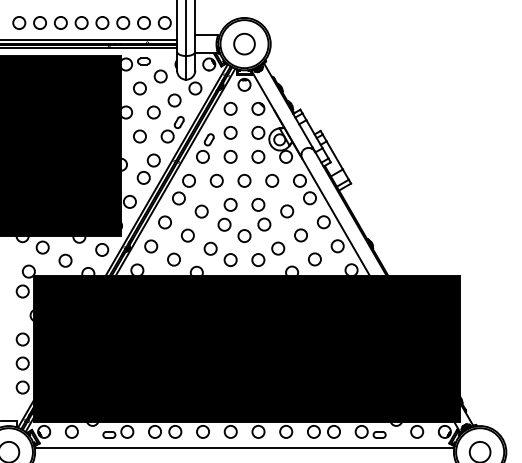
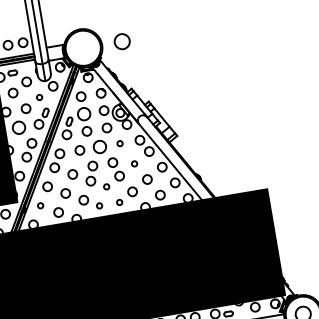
circle: (244, 43) -> (122, 41), moved
circle: (174, 100) -> (39, 97), size x0.6
circle: (230, 132) -> (83, 113), size x1.4
circle: (139, 136) -> (18, 127), size x1.4
circle: (244, 180) -> (99, 146), size x1.4
circle: (272, 180) -> (120, 143), size x0.6
circle: (287, 211) -> (134, 163), size x0.6
circle: (244, 235) -> (106, 186), size x0.6
circle: (151, 246) -> (40, 205), size x0.6
circle: (230, 259) -> (99, 205), size x0.6
circle: (258, 259) -> (119, 202), size x0.6

